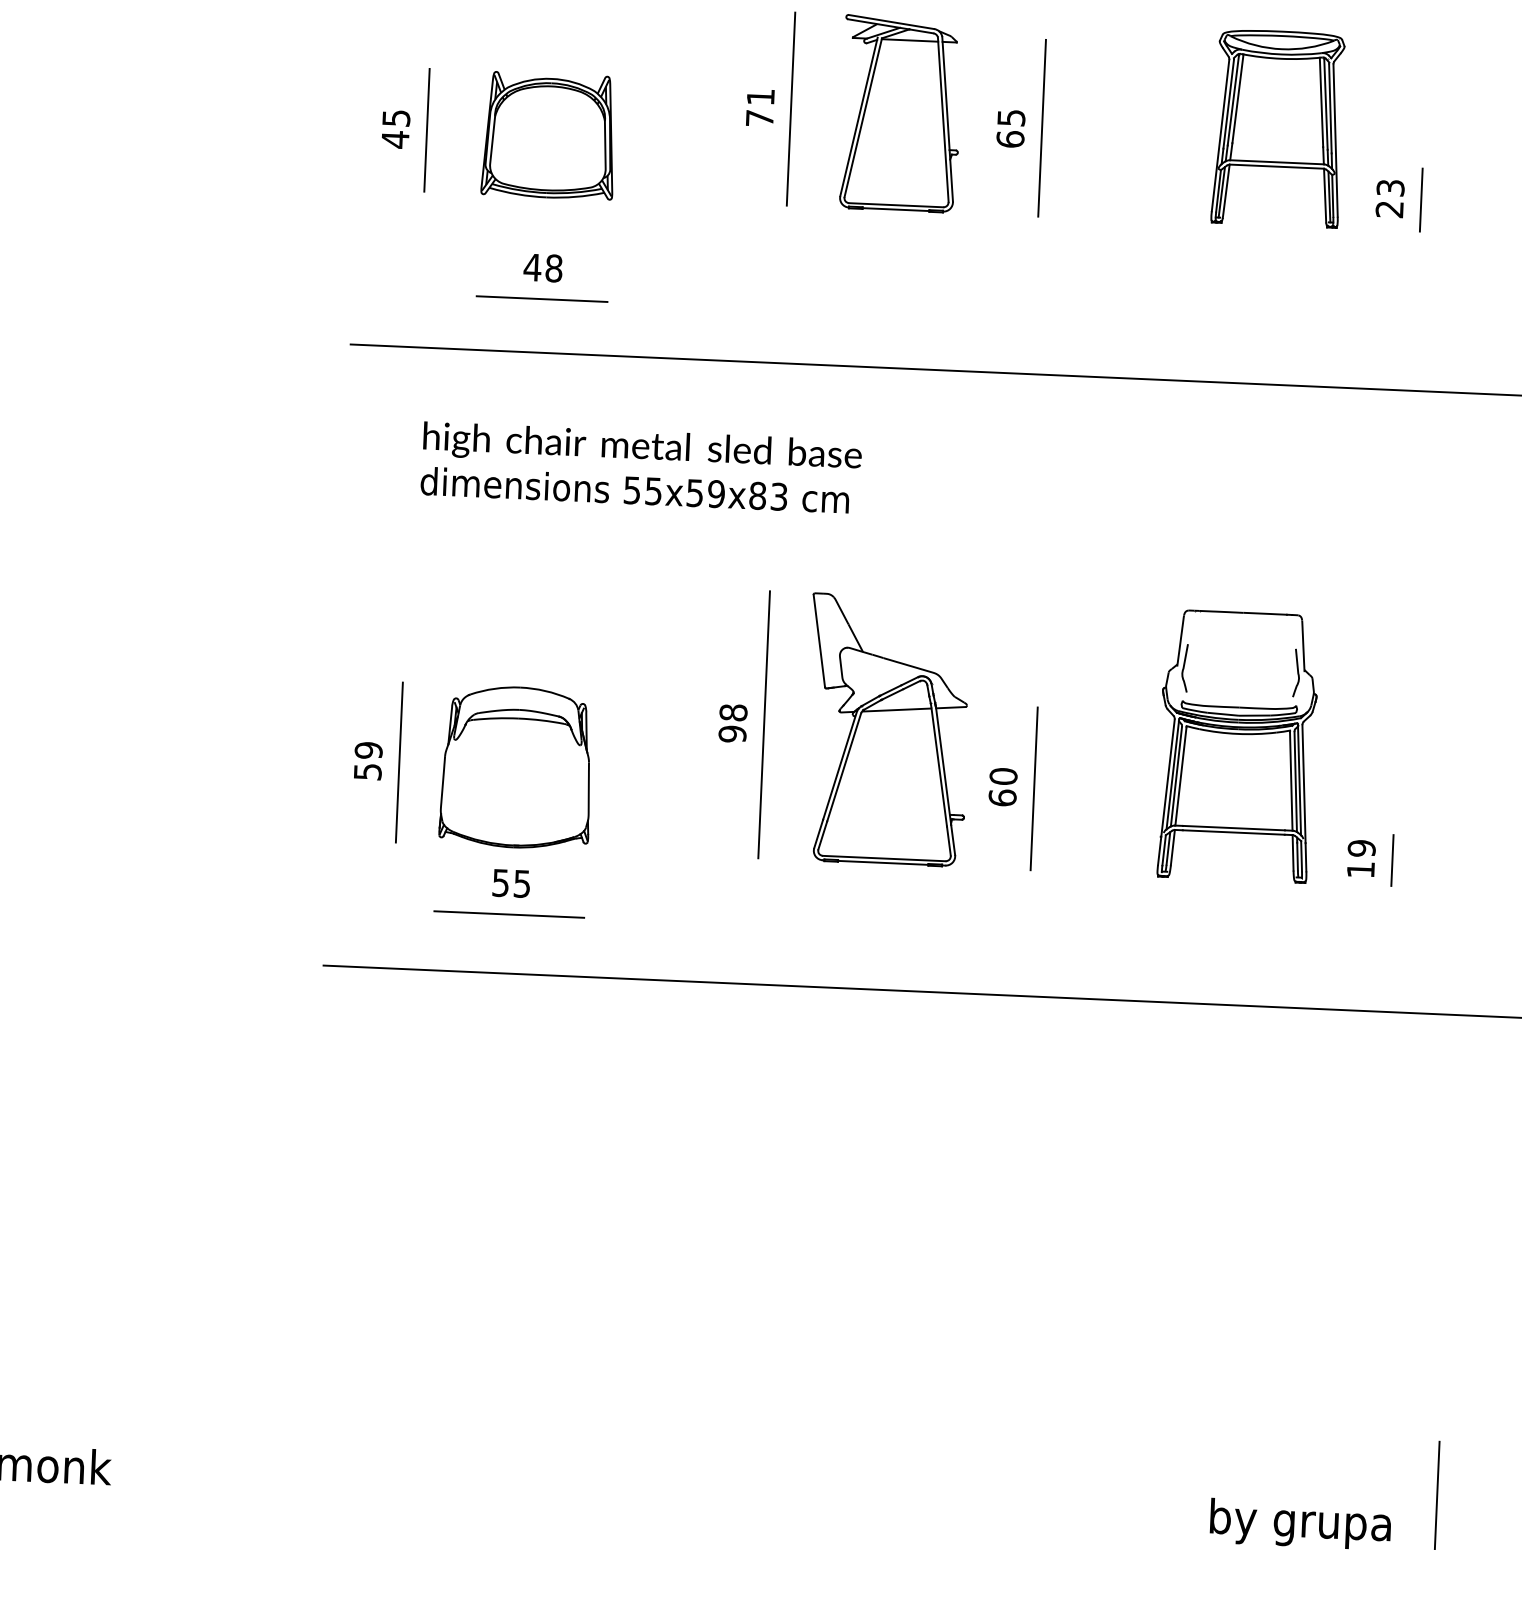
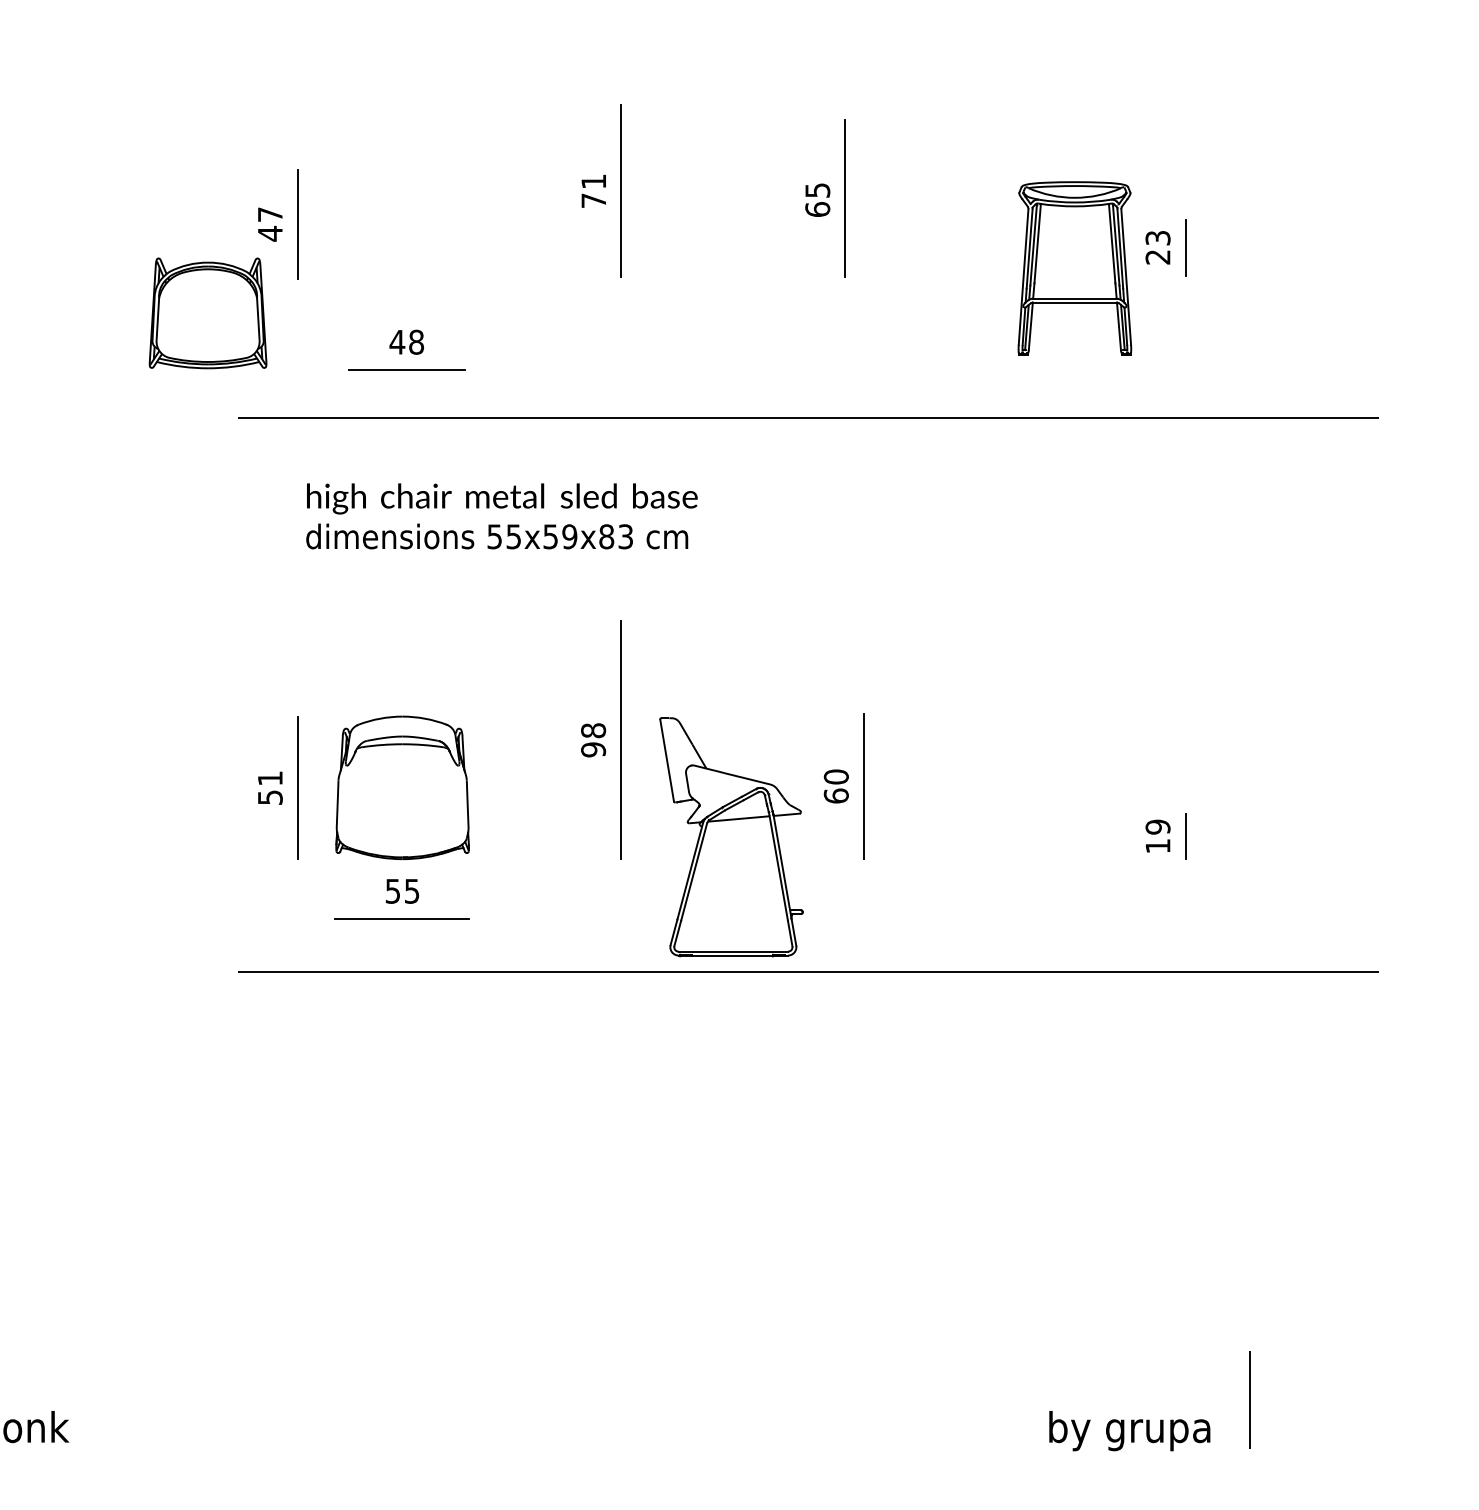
part: (901, 114) -> (719, 191), removed
text: (396, 118) -> (270, 214), 45 -> 47
part: (1278, 128) -> (1074, 268), moved
part: (548, 135) -> (207, 313), moved
part: (887, 730) -> (731, 837), moved
part: (1237, 745) -> (1043, 740), removed
text: (367, 750) -> (269, 778), 59 -> 51

